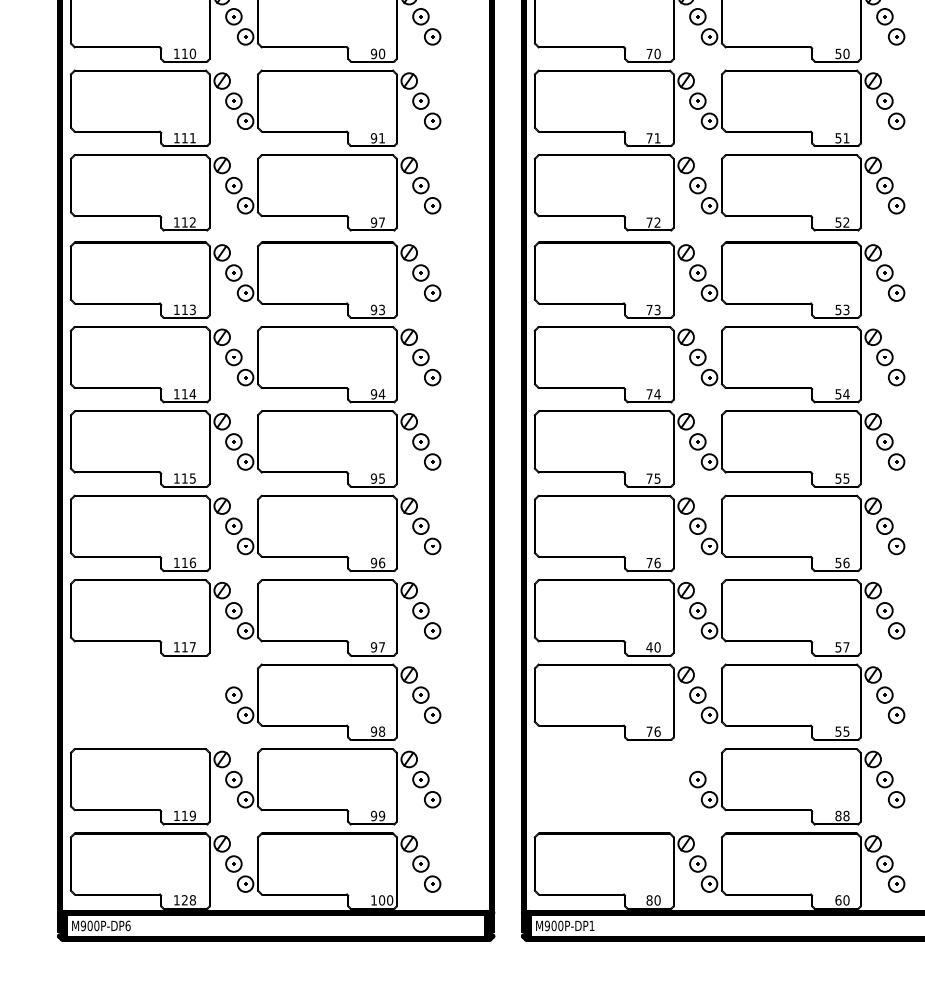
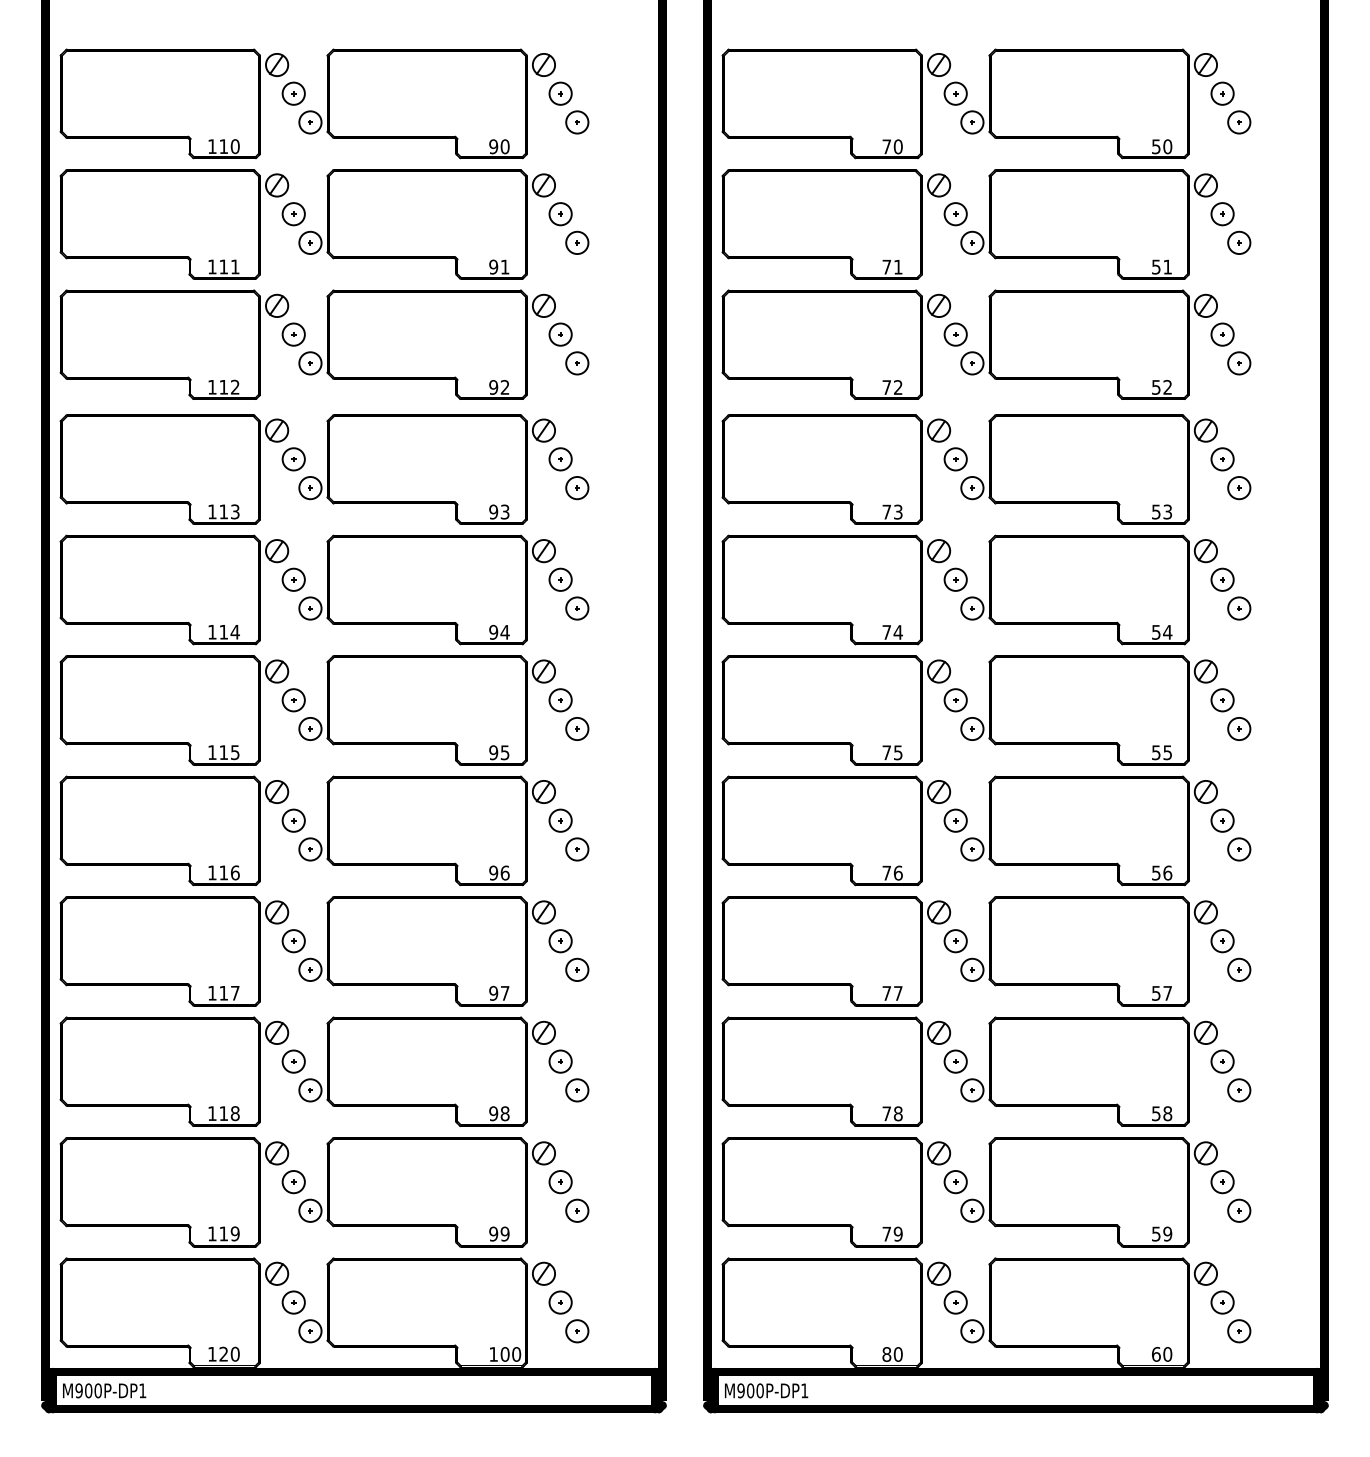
text: (381, 222) -> (504, 387), 97 -> 92
text: (653, 647) -> (892, 993), 40 -> 77
part: (150, 702) -> (174, 1071), added
text: (657, 731) -> (897, 1113), 76 -> 78
text: (846, 731) -> (1167, 1113), 55 -> 58
part: (614, 786) -> (836, 1192), added
text: (842, 815) -> (1161, 1233), 88 -> 59
text: (192, 900) -> (234, 1354), 128 -> 120
text: (127, 925) -> (142, 1390), M900P-DP6 -> M900P-DP1

